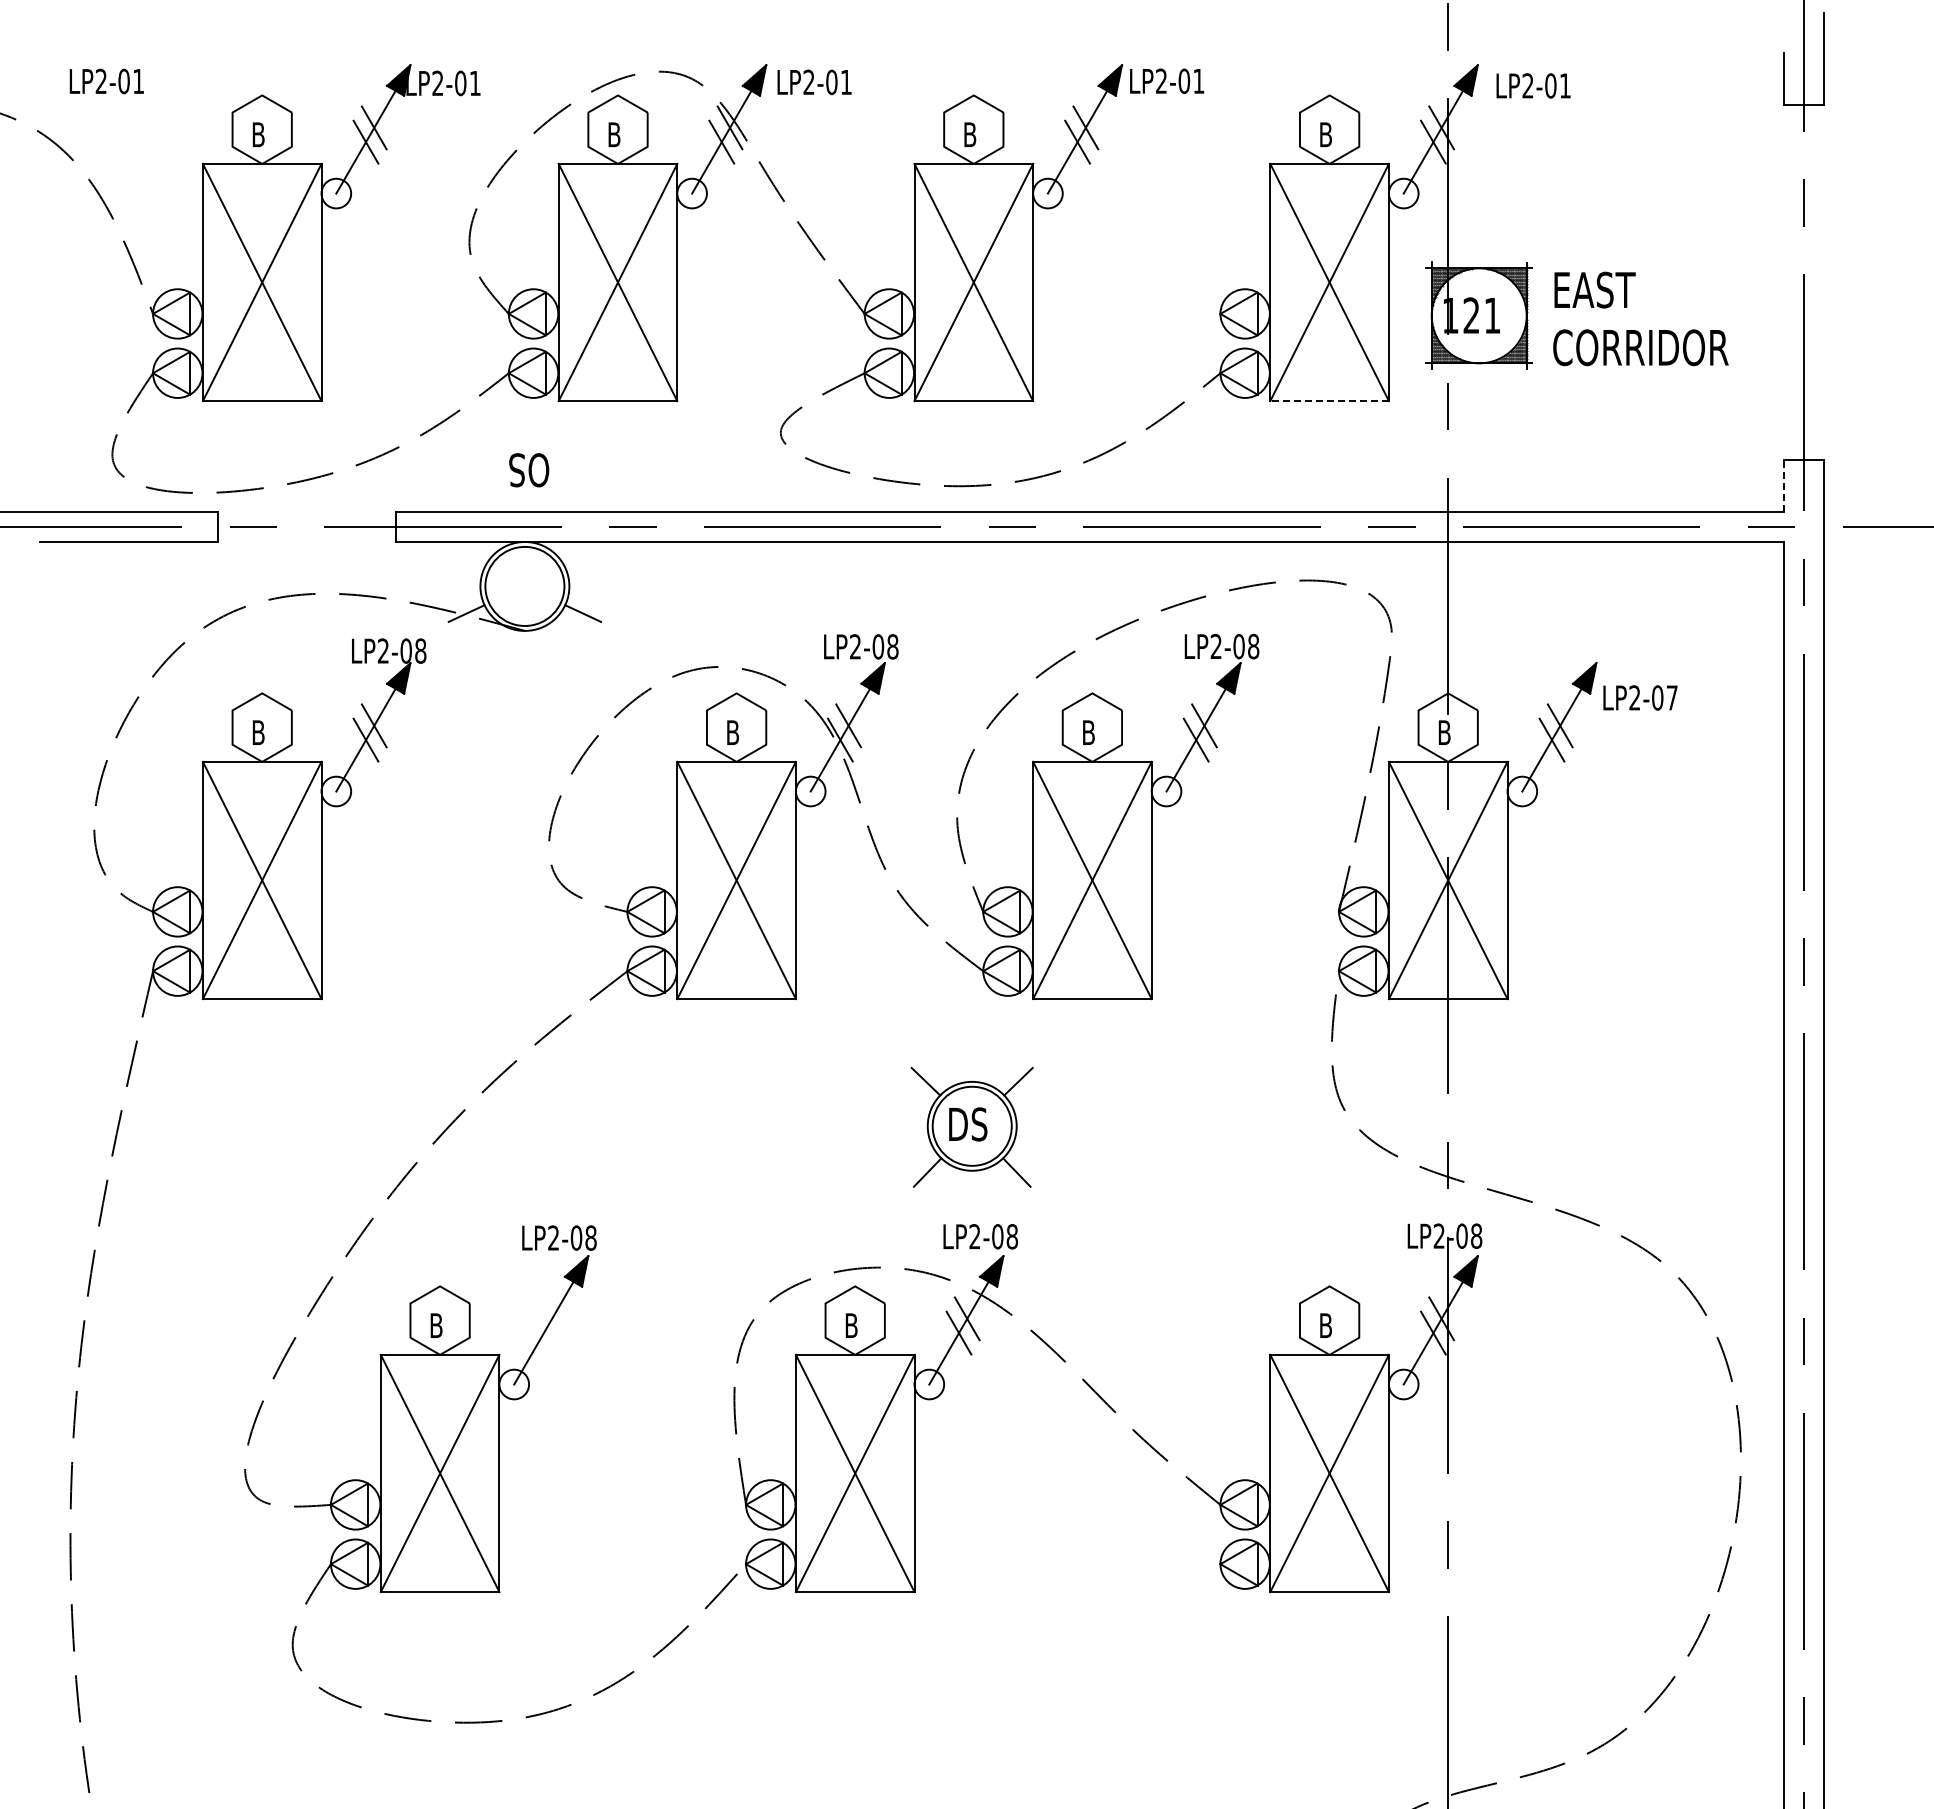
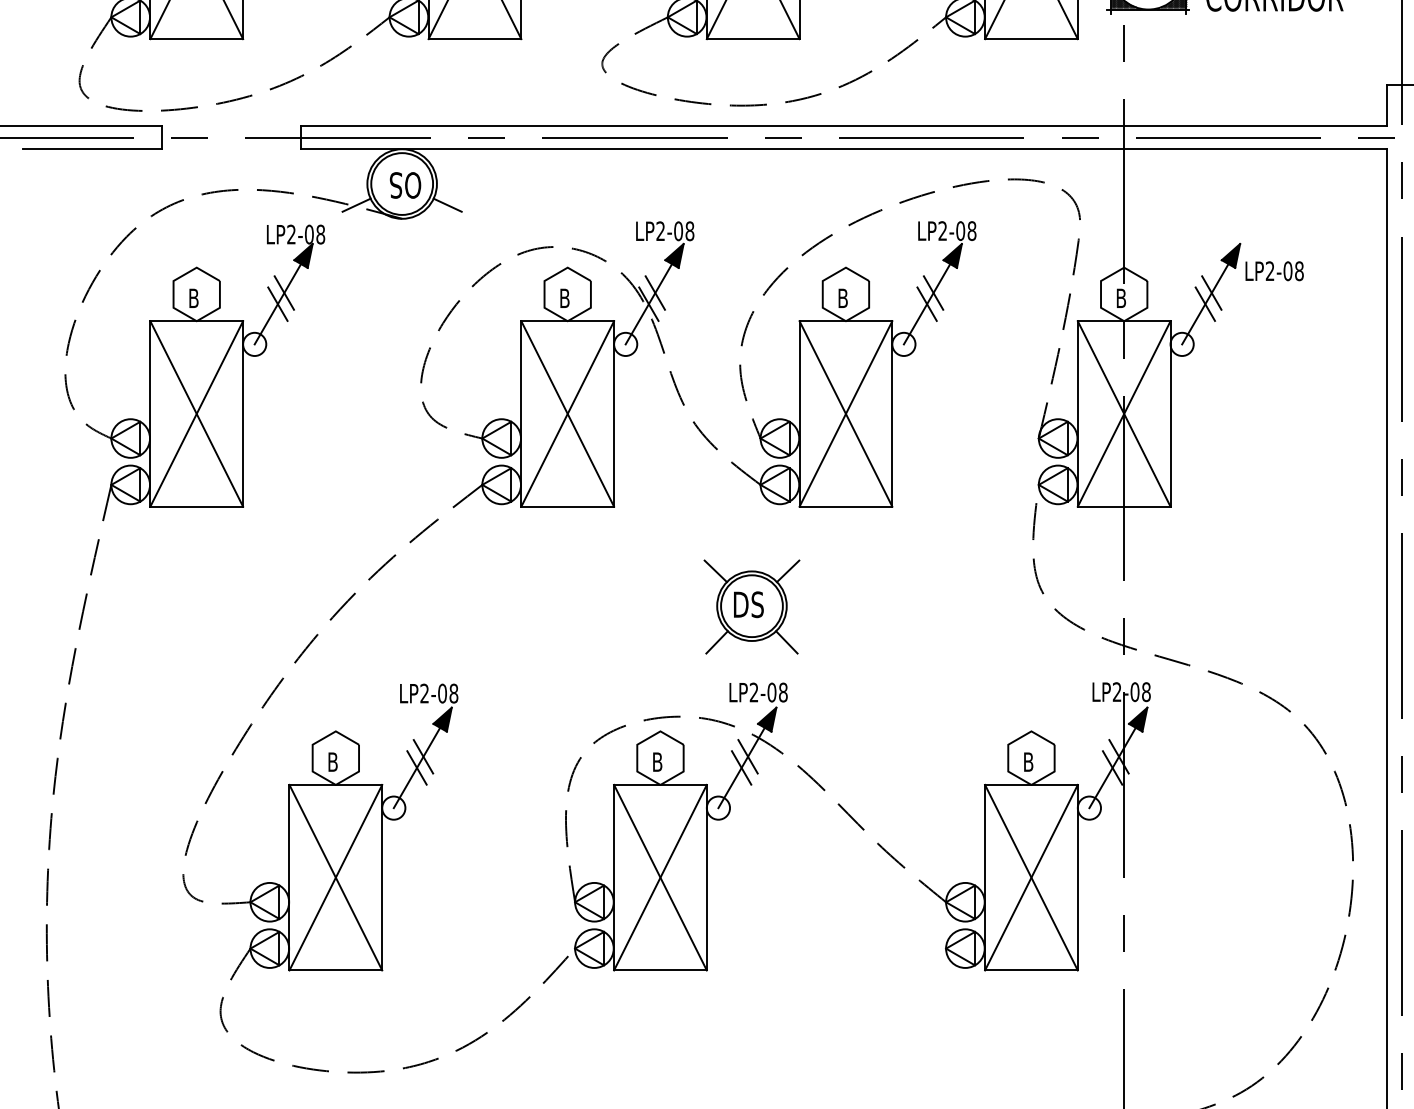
line: (1329, 401) -> (1031, 39), dashed -> solid
text: (529, 470) -> (405, 185), moved
line: (1784, 486) -> (1387, 105), dashed -> solid
text: (1671, 697) -> (1298, 270), LP2-07 -> LP2-08
line: (551, 1318) -> (422, 756), added
line: (543, 1332) -> (416, 767), added

